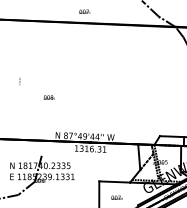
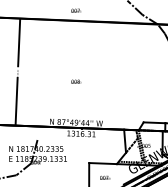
line: (21, 47) -> (19, 42), added
text: (49, 97) -> (76, 81), moved
line: (18, 111) -> (16, 100), added

